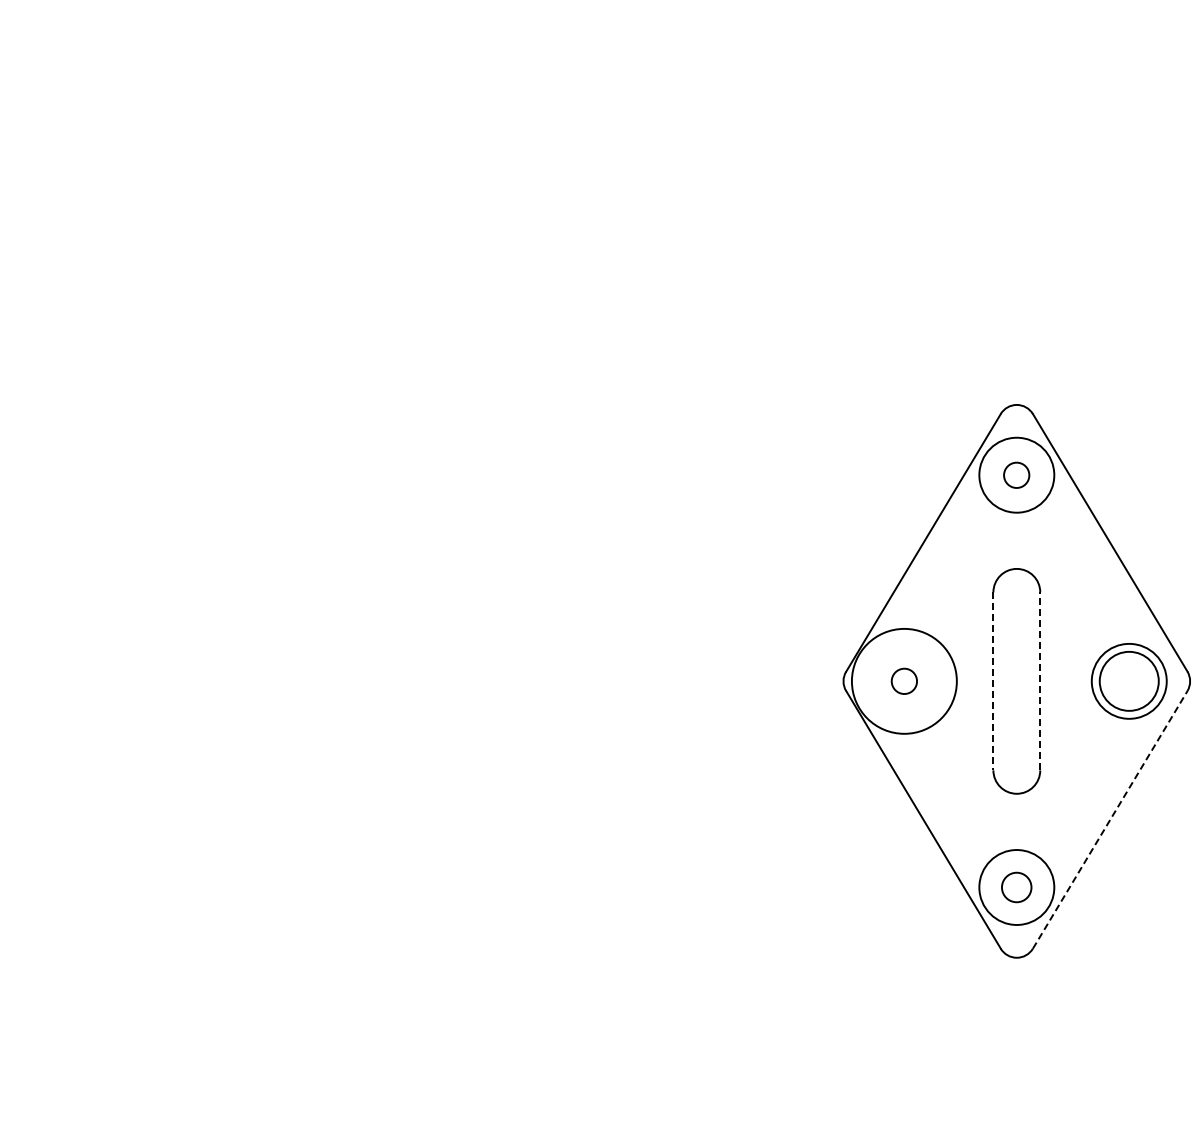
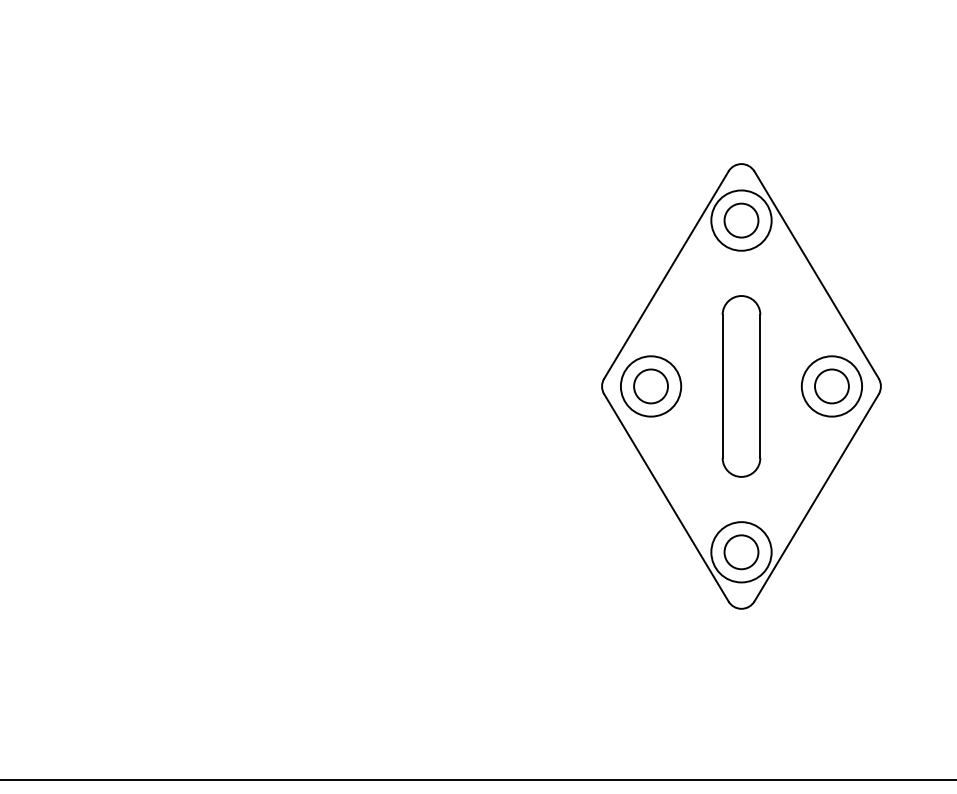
circle: (1016, 475) -> (741, 220), size x1.67
circle: (903, 680) -> (650, 385), size x0.71
line: (1040, 680) -> (760, 385), dashed -> solid
circle: (904, 681) -> (651, 386), size x1.67
line: (993, 681) -> (722, 386), dashed -> solid
circle: (1129, 681) -> (832, 386), size x0.71
line: (1110, 819) -> (816, 497), dashed -> solid
circle: (1016, 887) -> (741, 552), size x1.43

